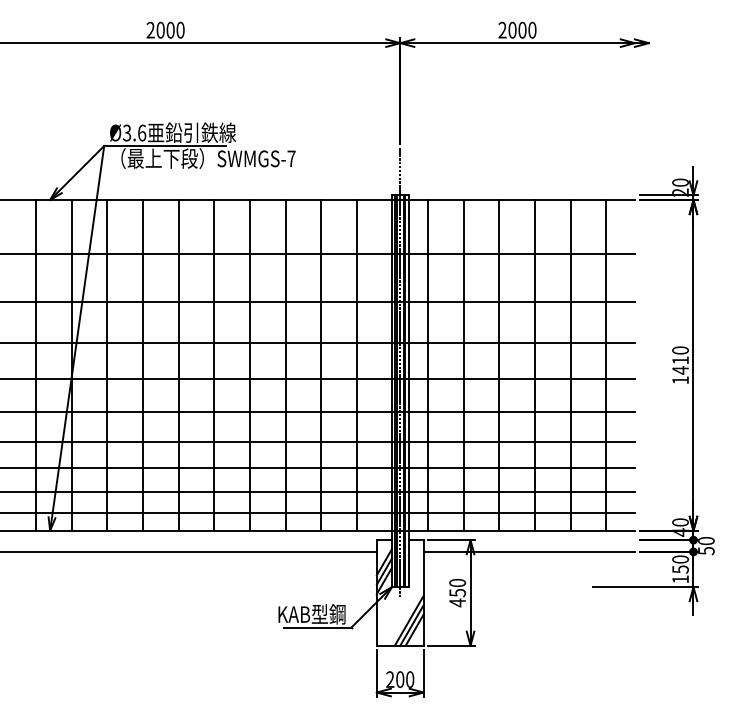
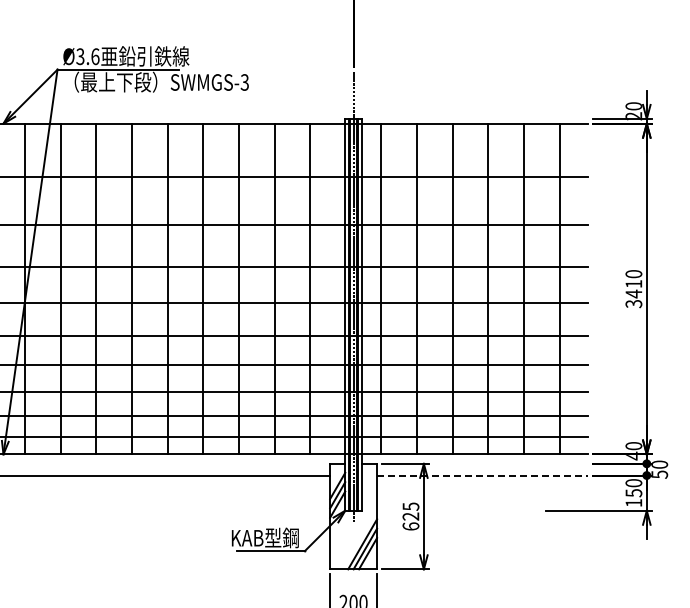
text: (291, 158) -> (244, 82), SWMGS-7 -> SWMGS-3
text: (680, 380) -> (633, 304), 1410 -> 3410
line: (529, 551) -> (482, 475), solid -> dashed
text: (457, 593) -> (410, 517), 450 -> 625

